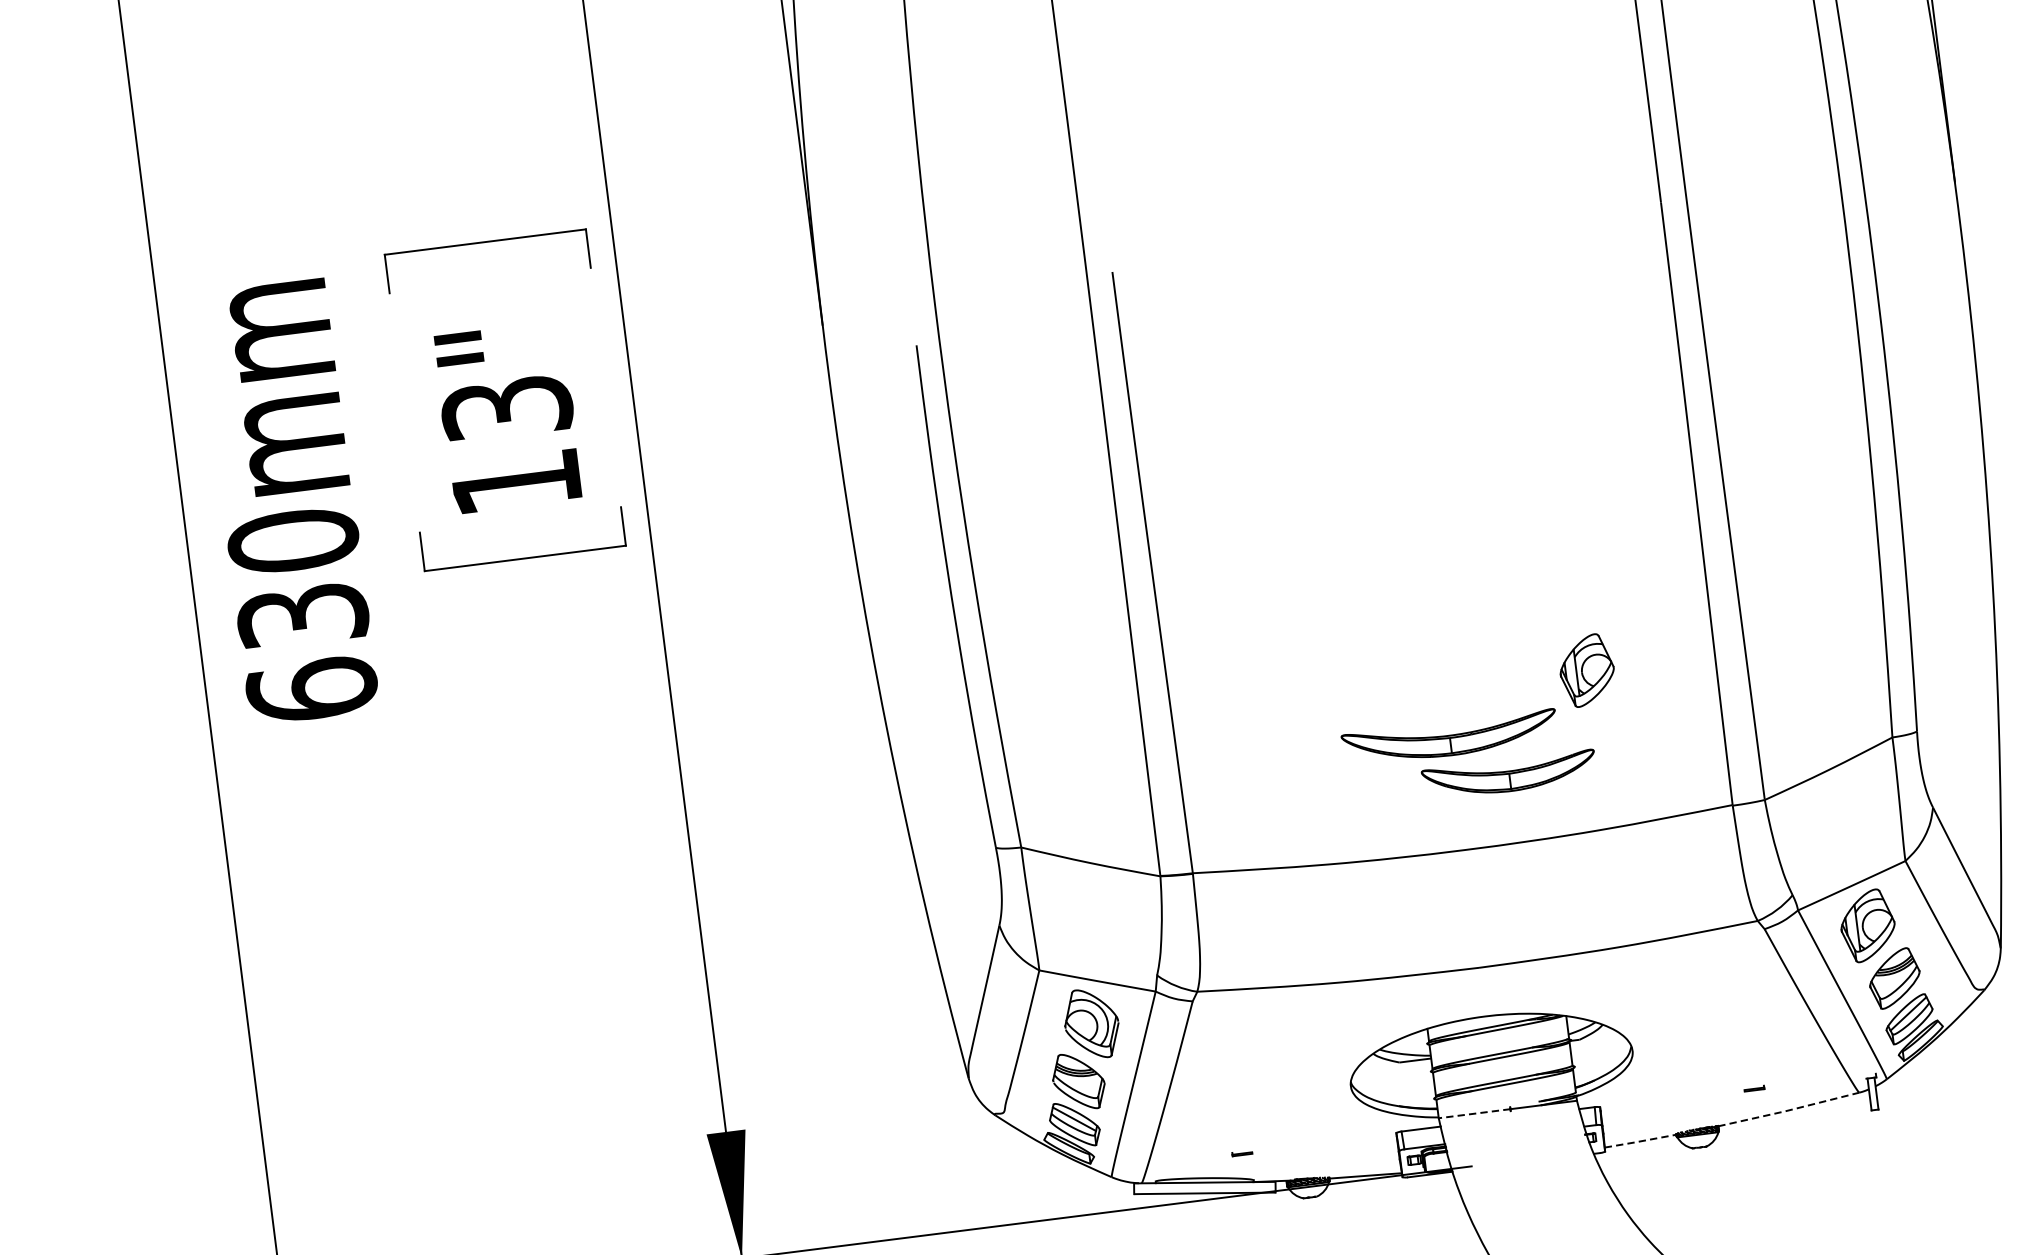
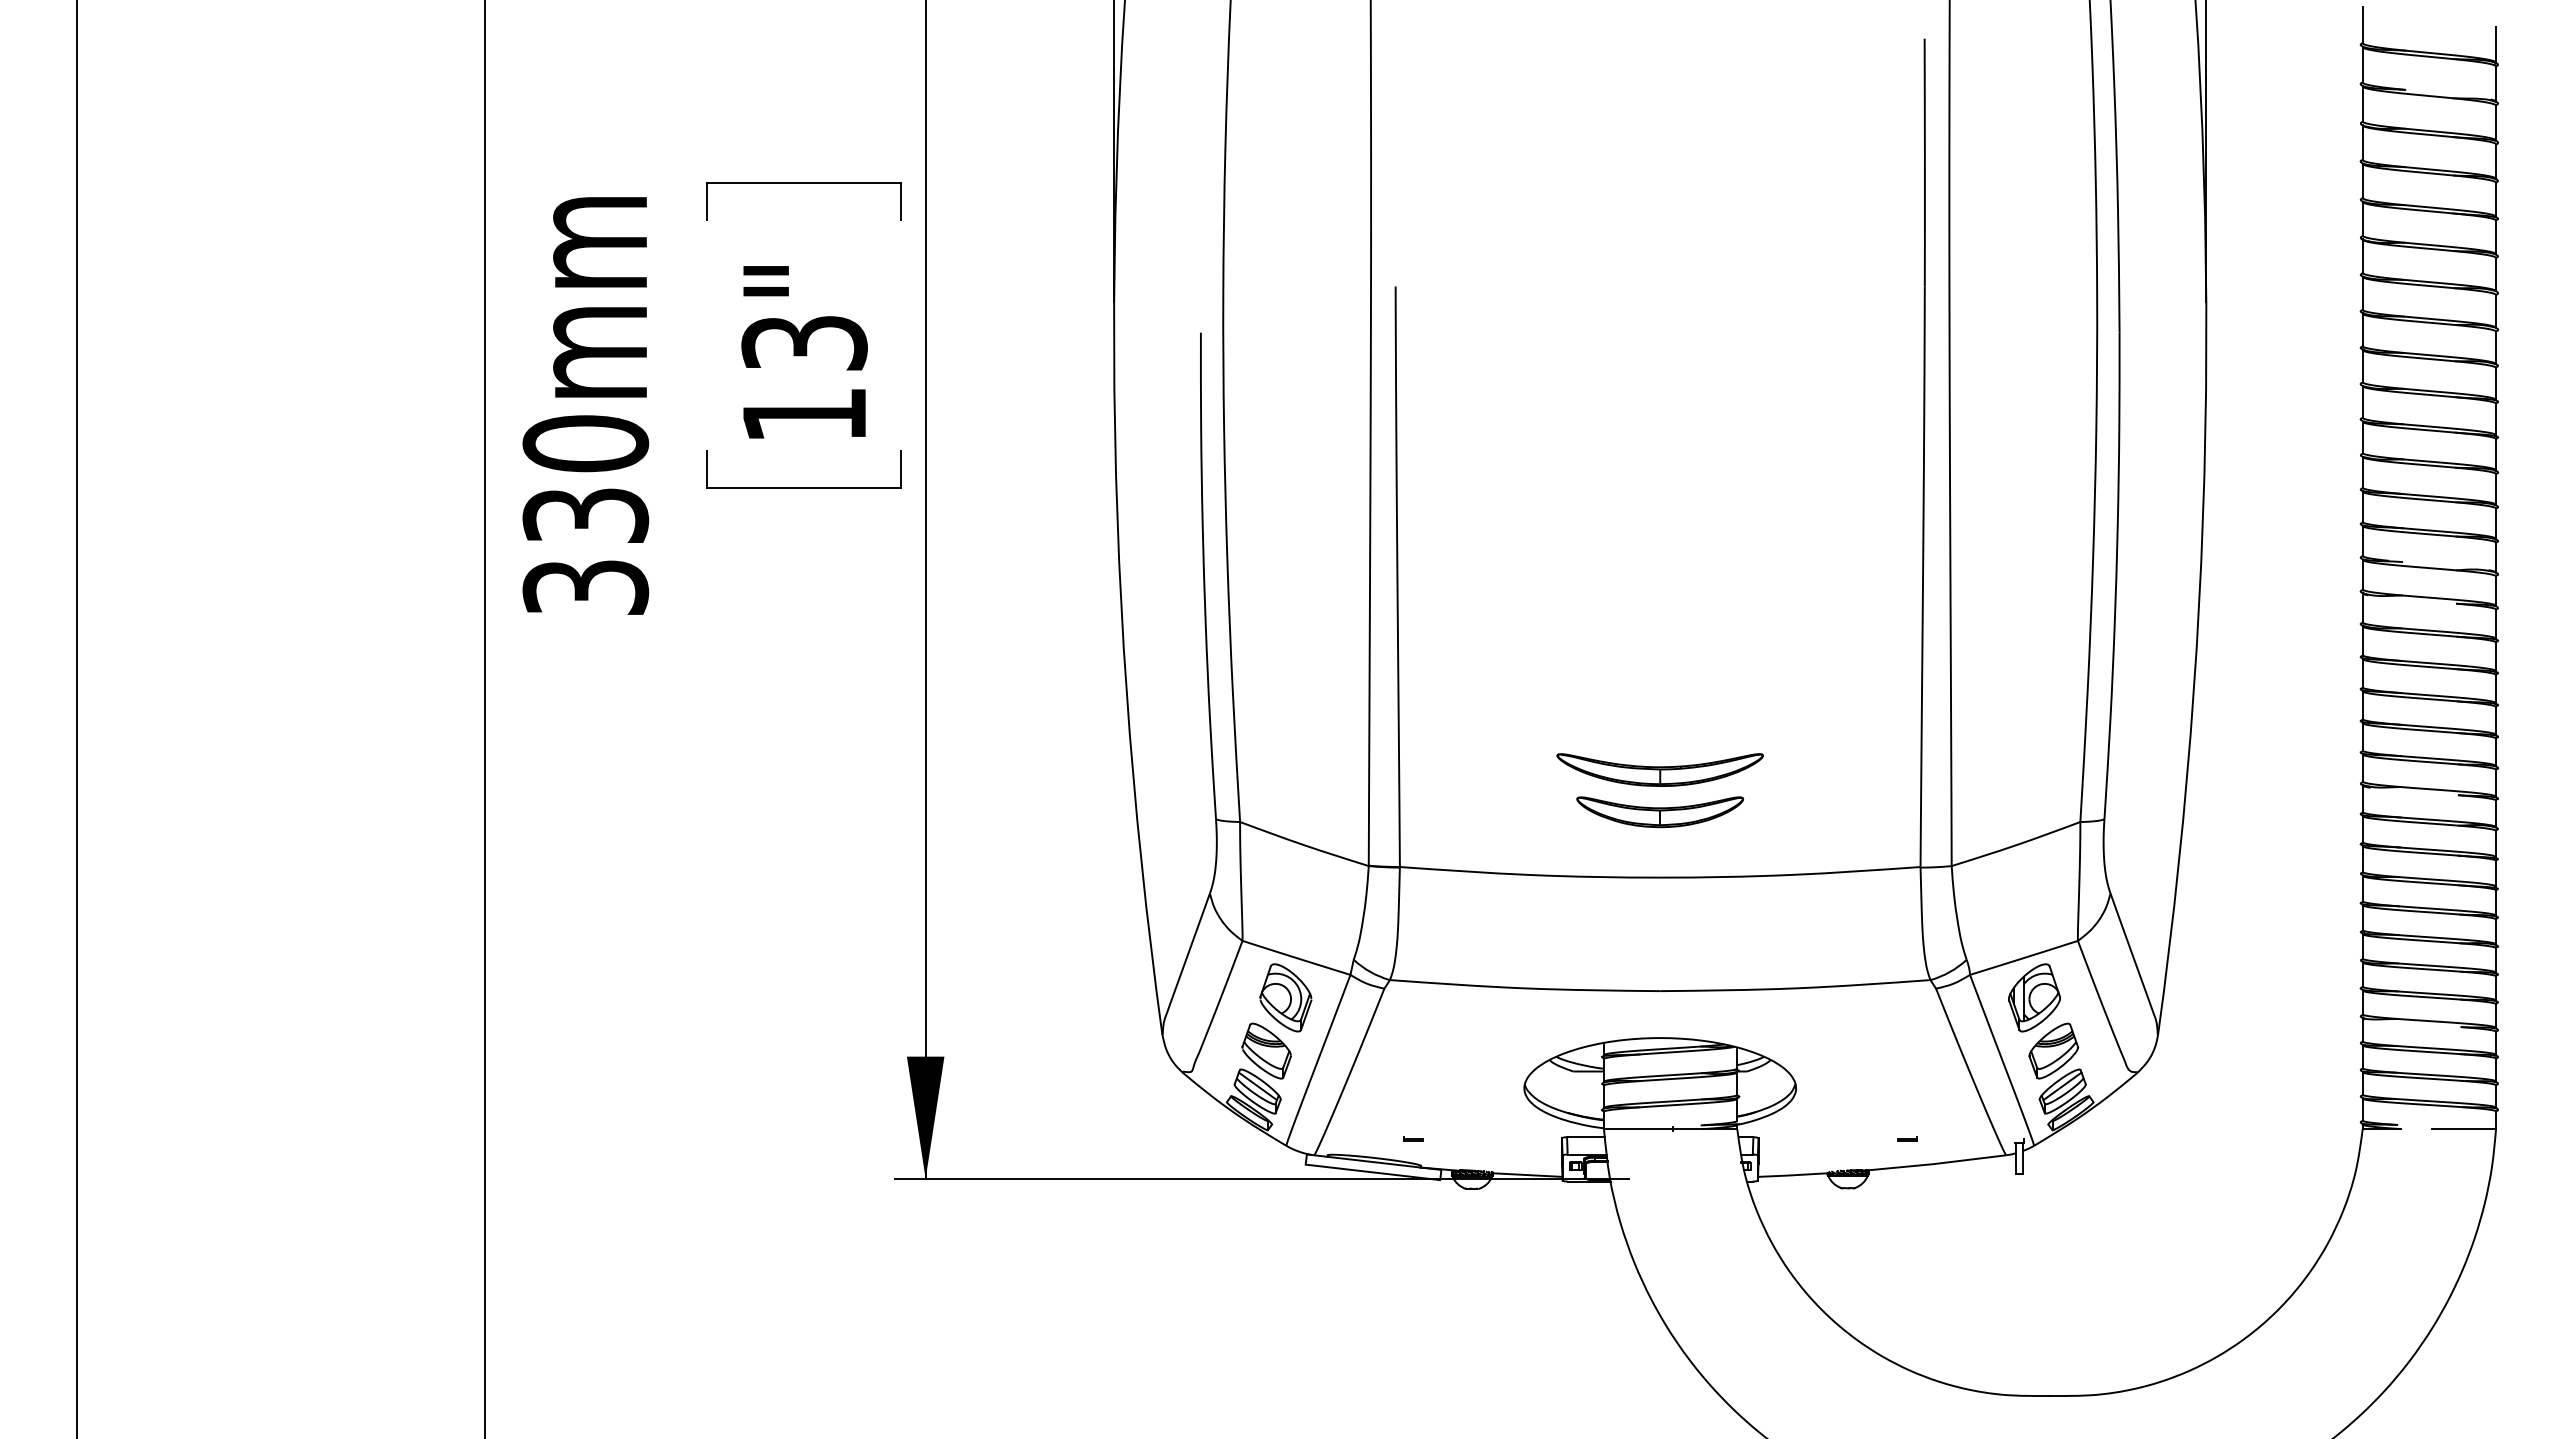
part: (1587, 670) -> (1798, 721), removed
text: (311, 689) -> (585, 586), 630mm -> 330mm
part: (1508, 775) -> (1659, 812), moved
line: (1789, 1110) -> (1937, 1163), dashed -> solid
line: (1474, 1114) -> (1638, 1129), dashed -> solid
line: (1640, 1141) -> (1792, 1175), dashed -> solid

